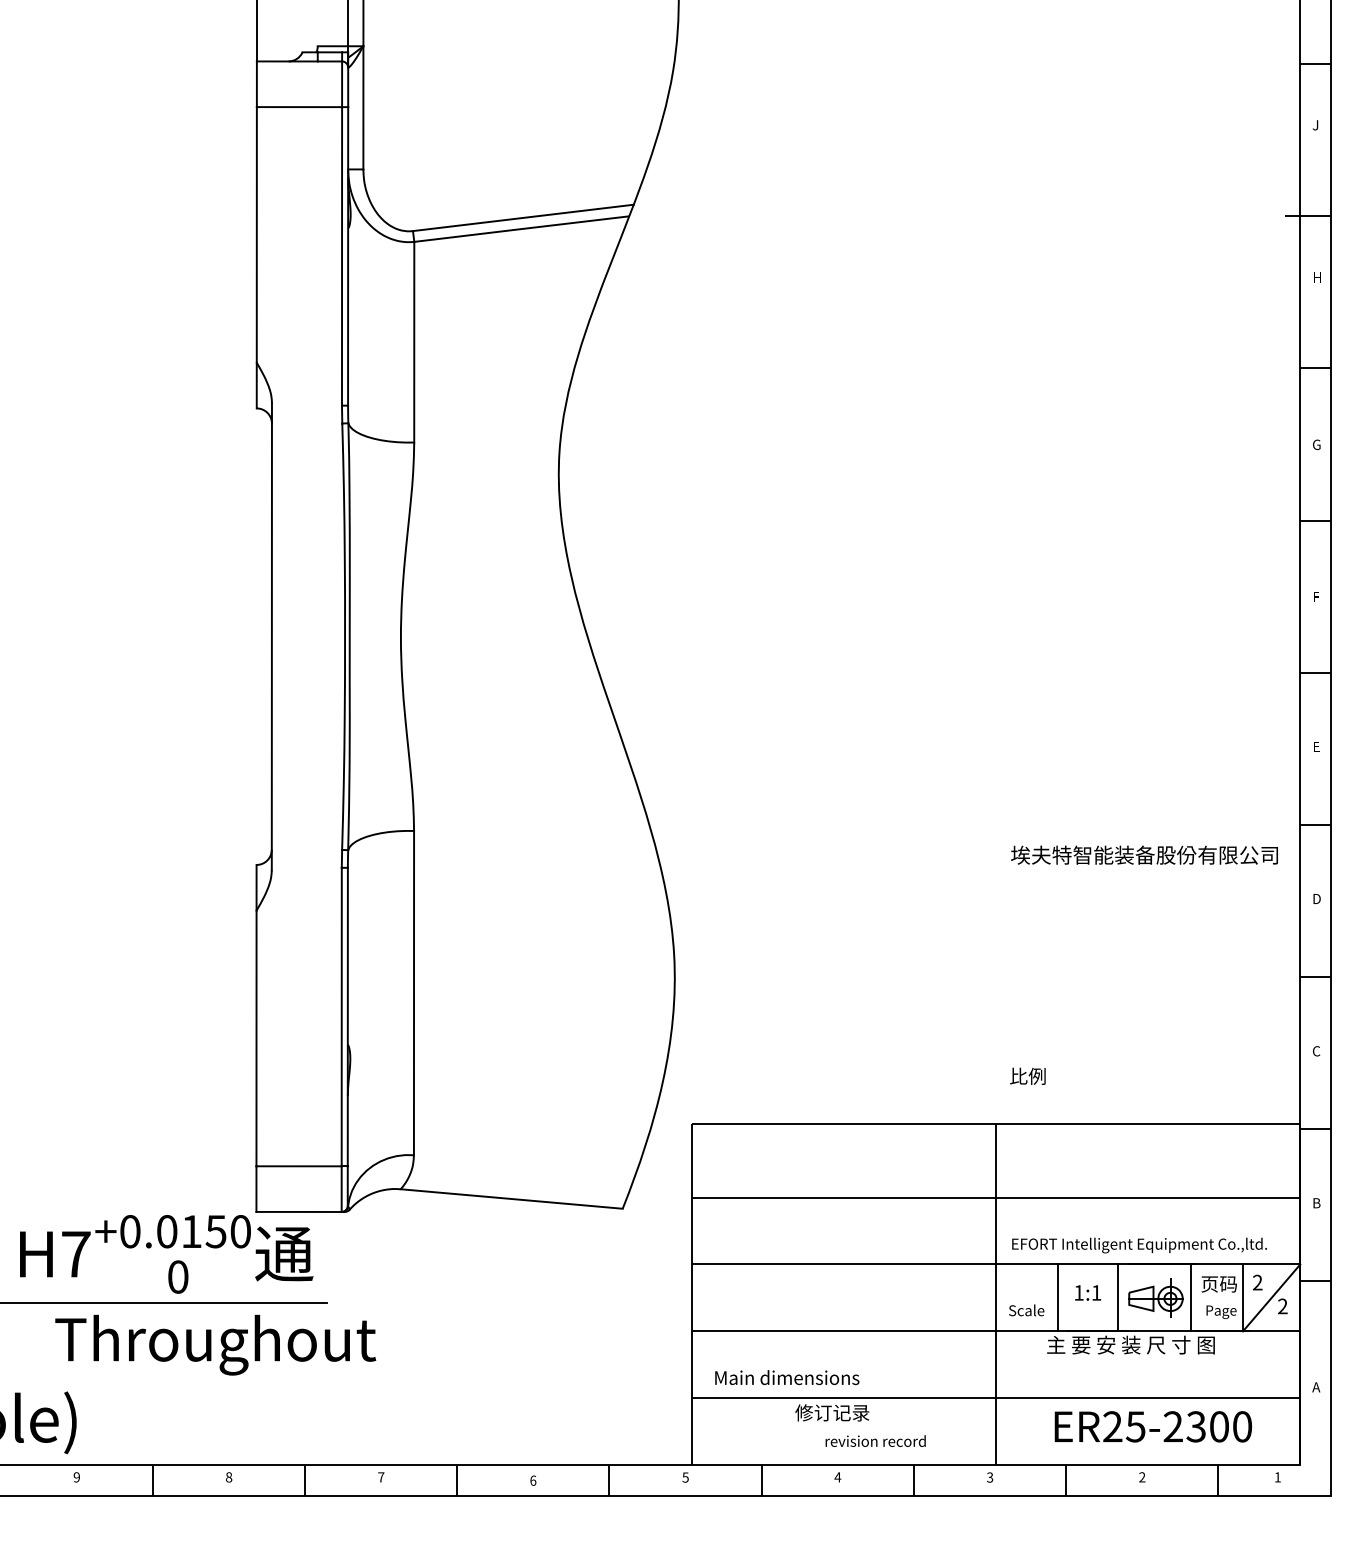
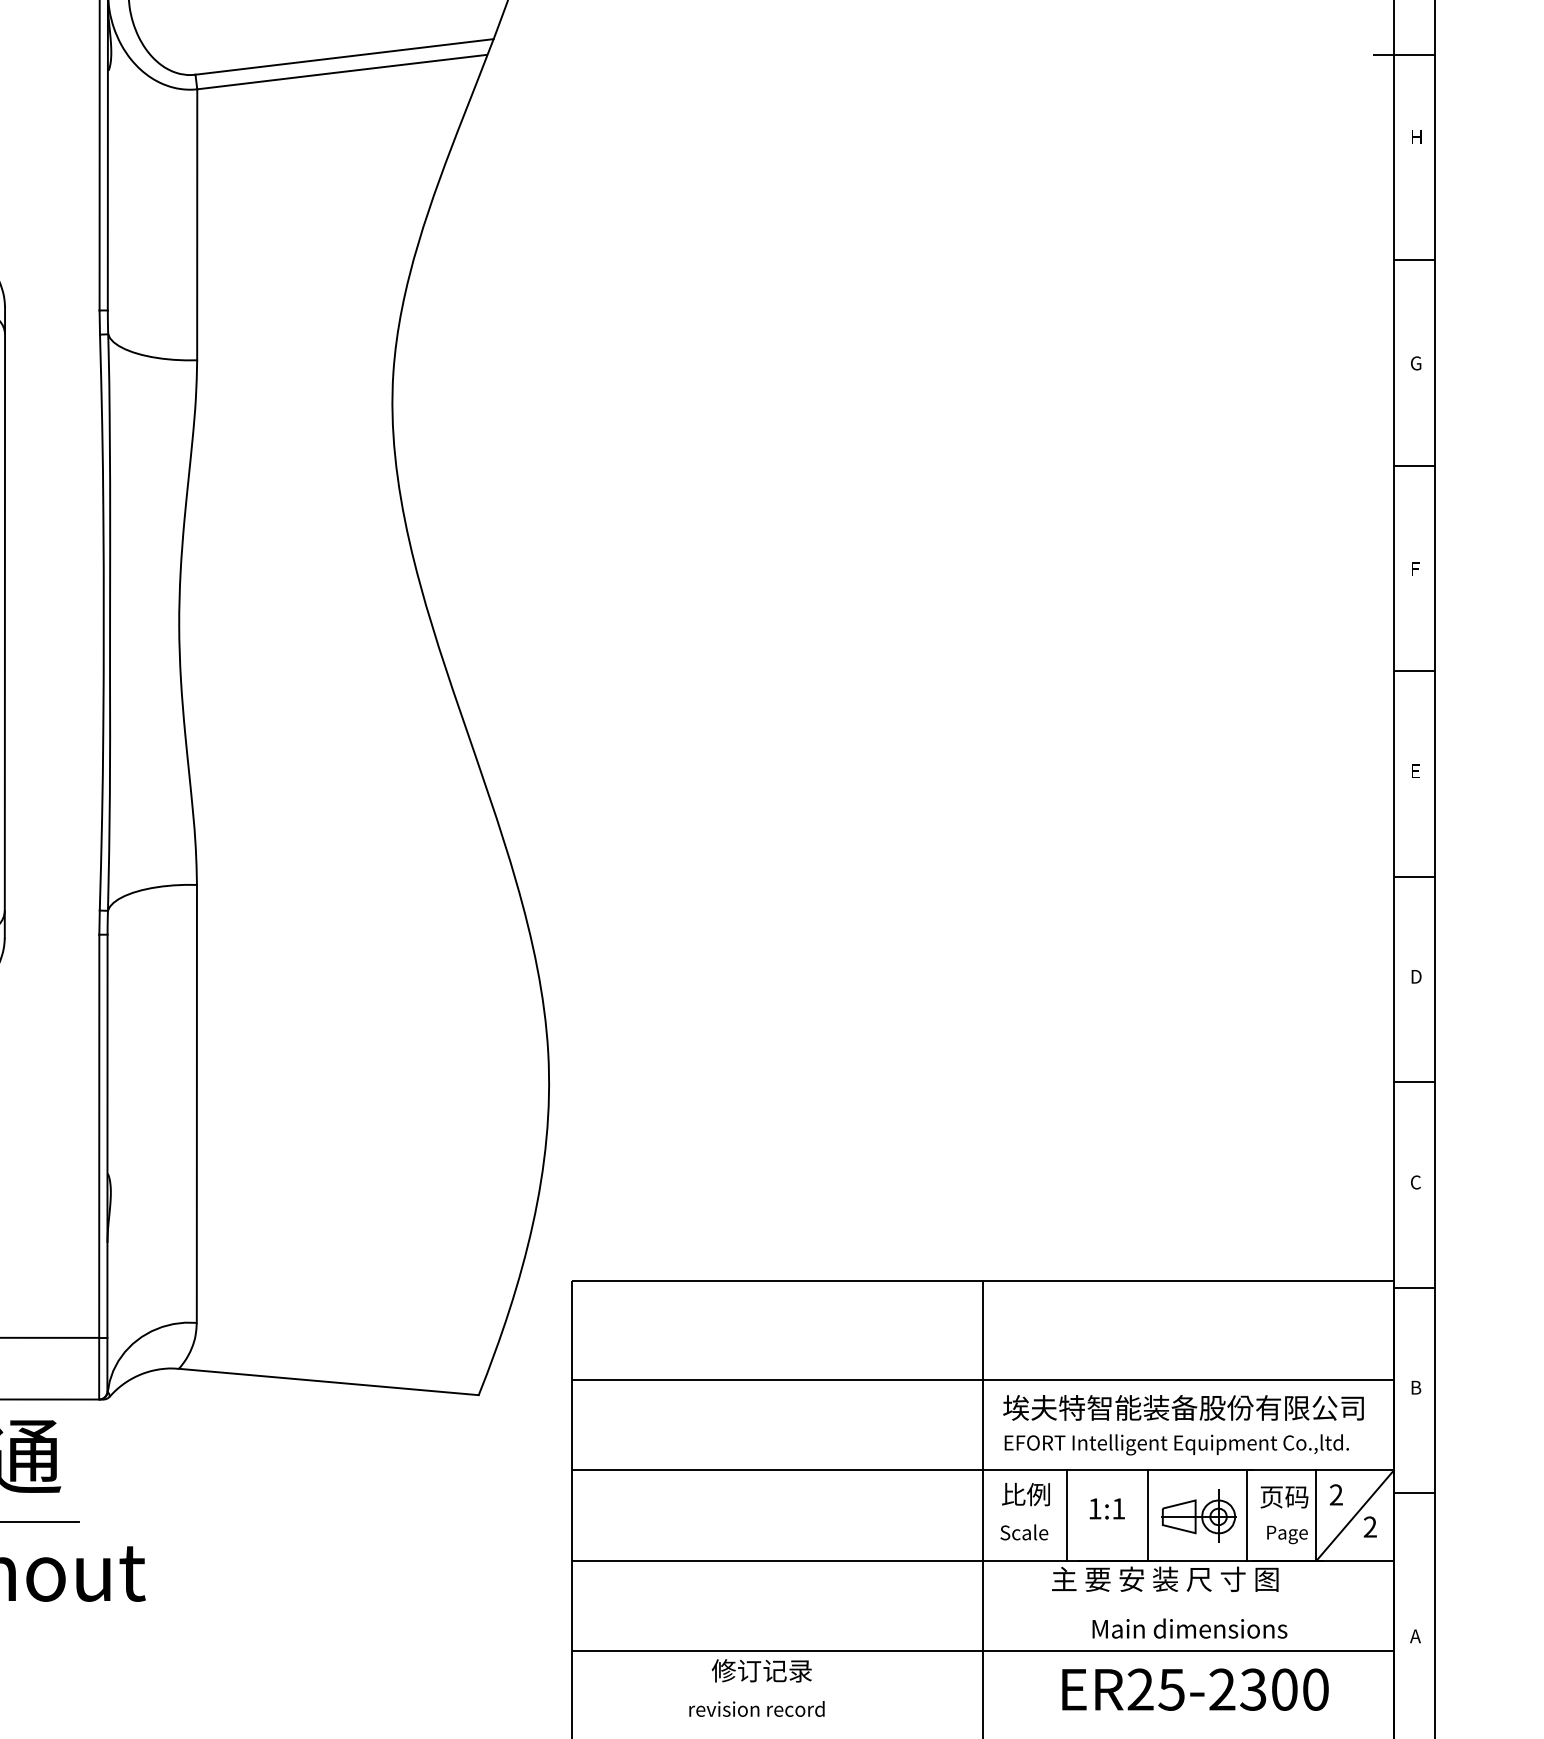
text: (1144, 854) -> (1183, 1406), moved
text: (1027, 1075) -> (1025, 1493), moved
text: (787, 1377) -> (1190, 1628), moved
text: (875, 1440) -> (756, 1708), moved

